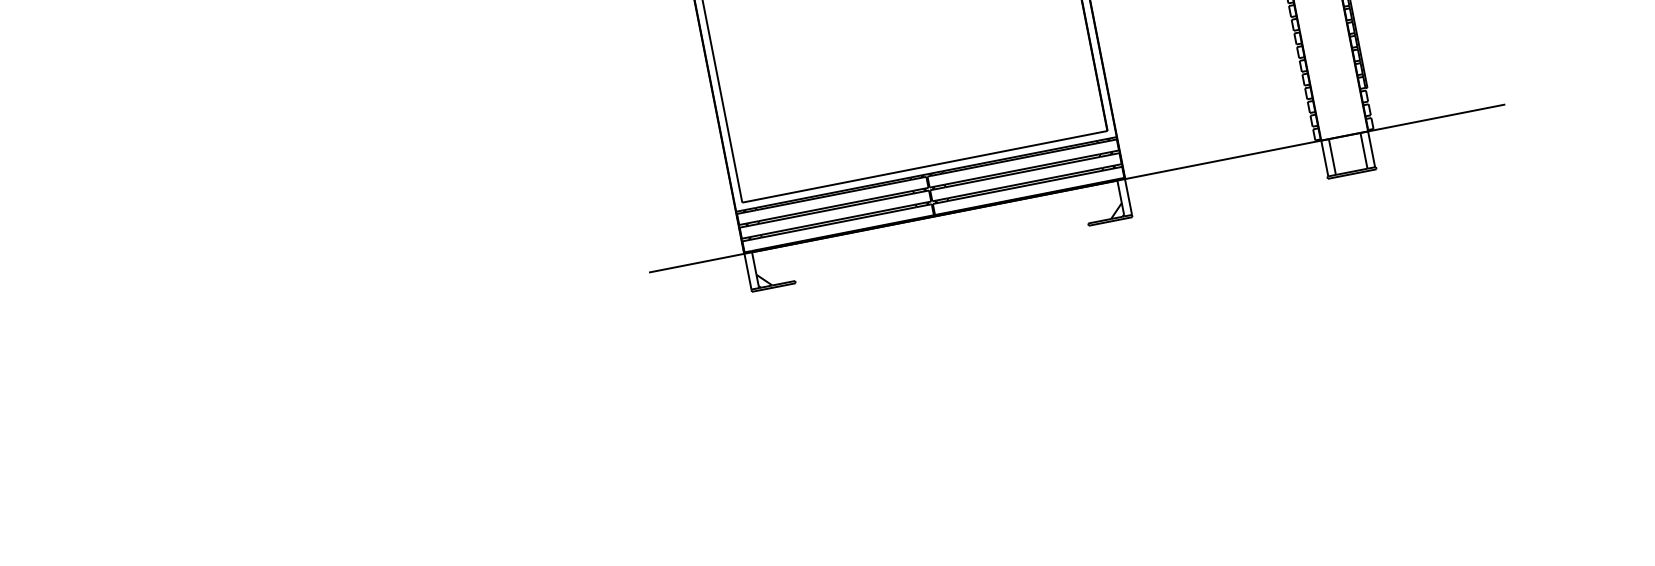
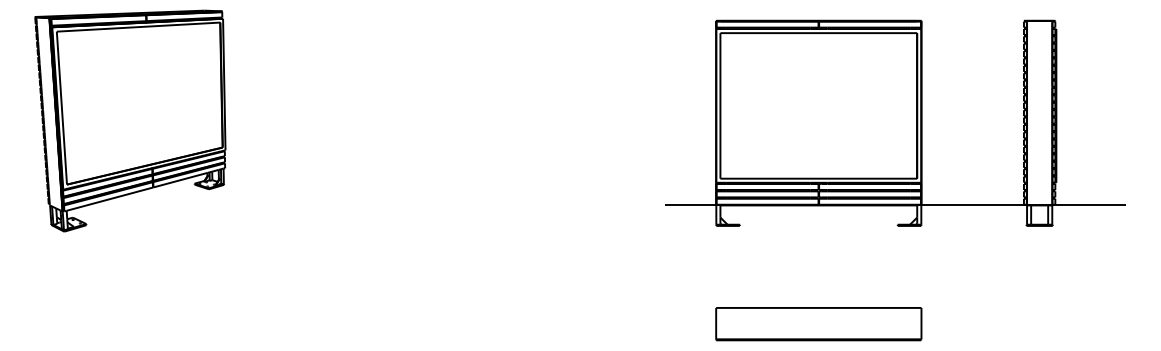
part: (977, 437) -> (818, 324), added

